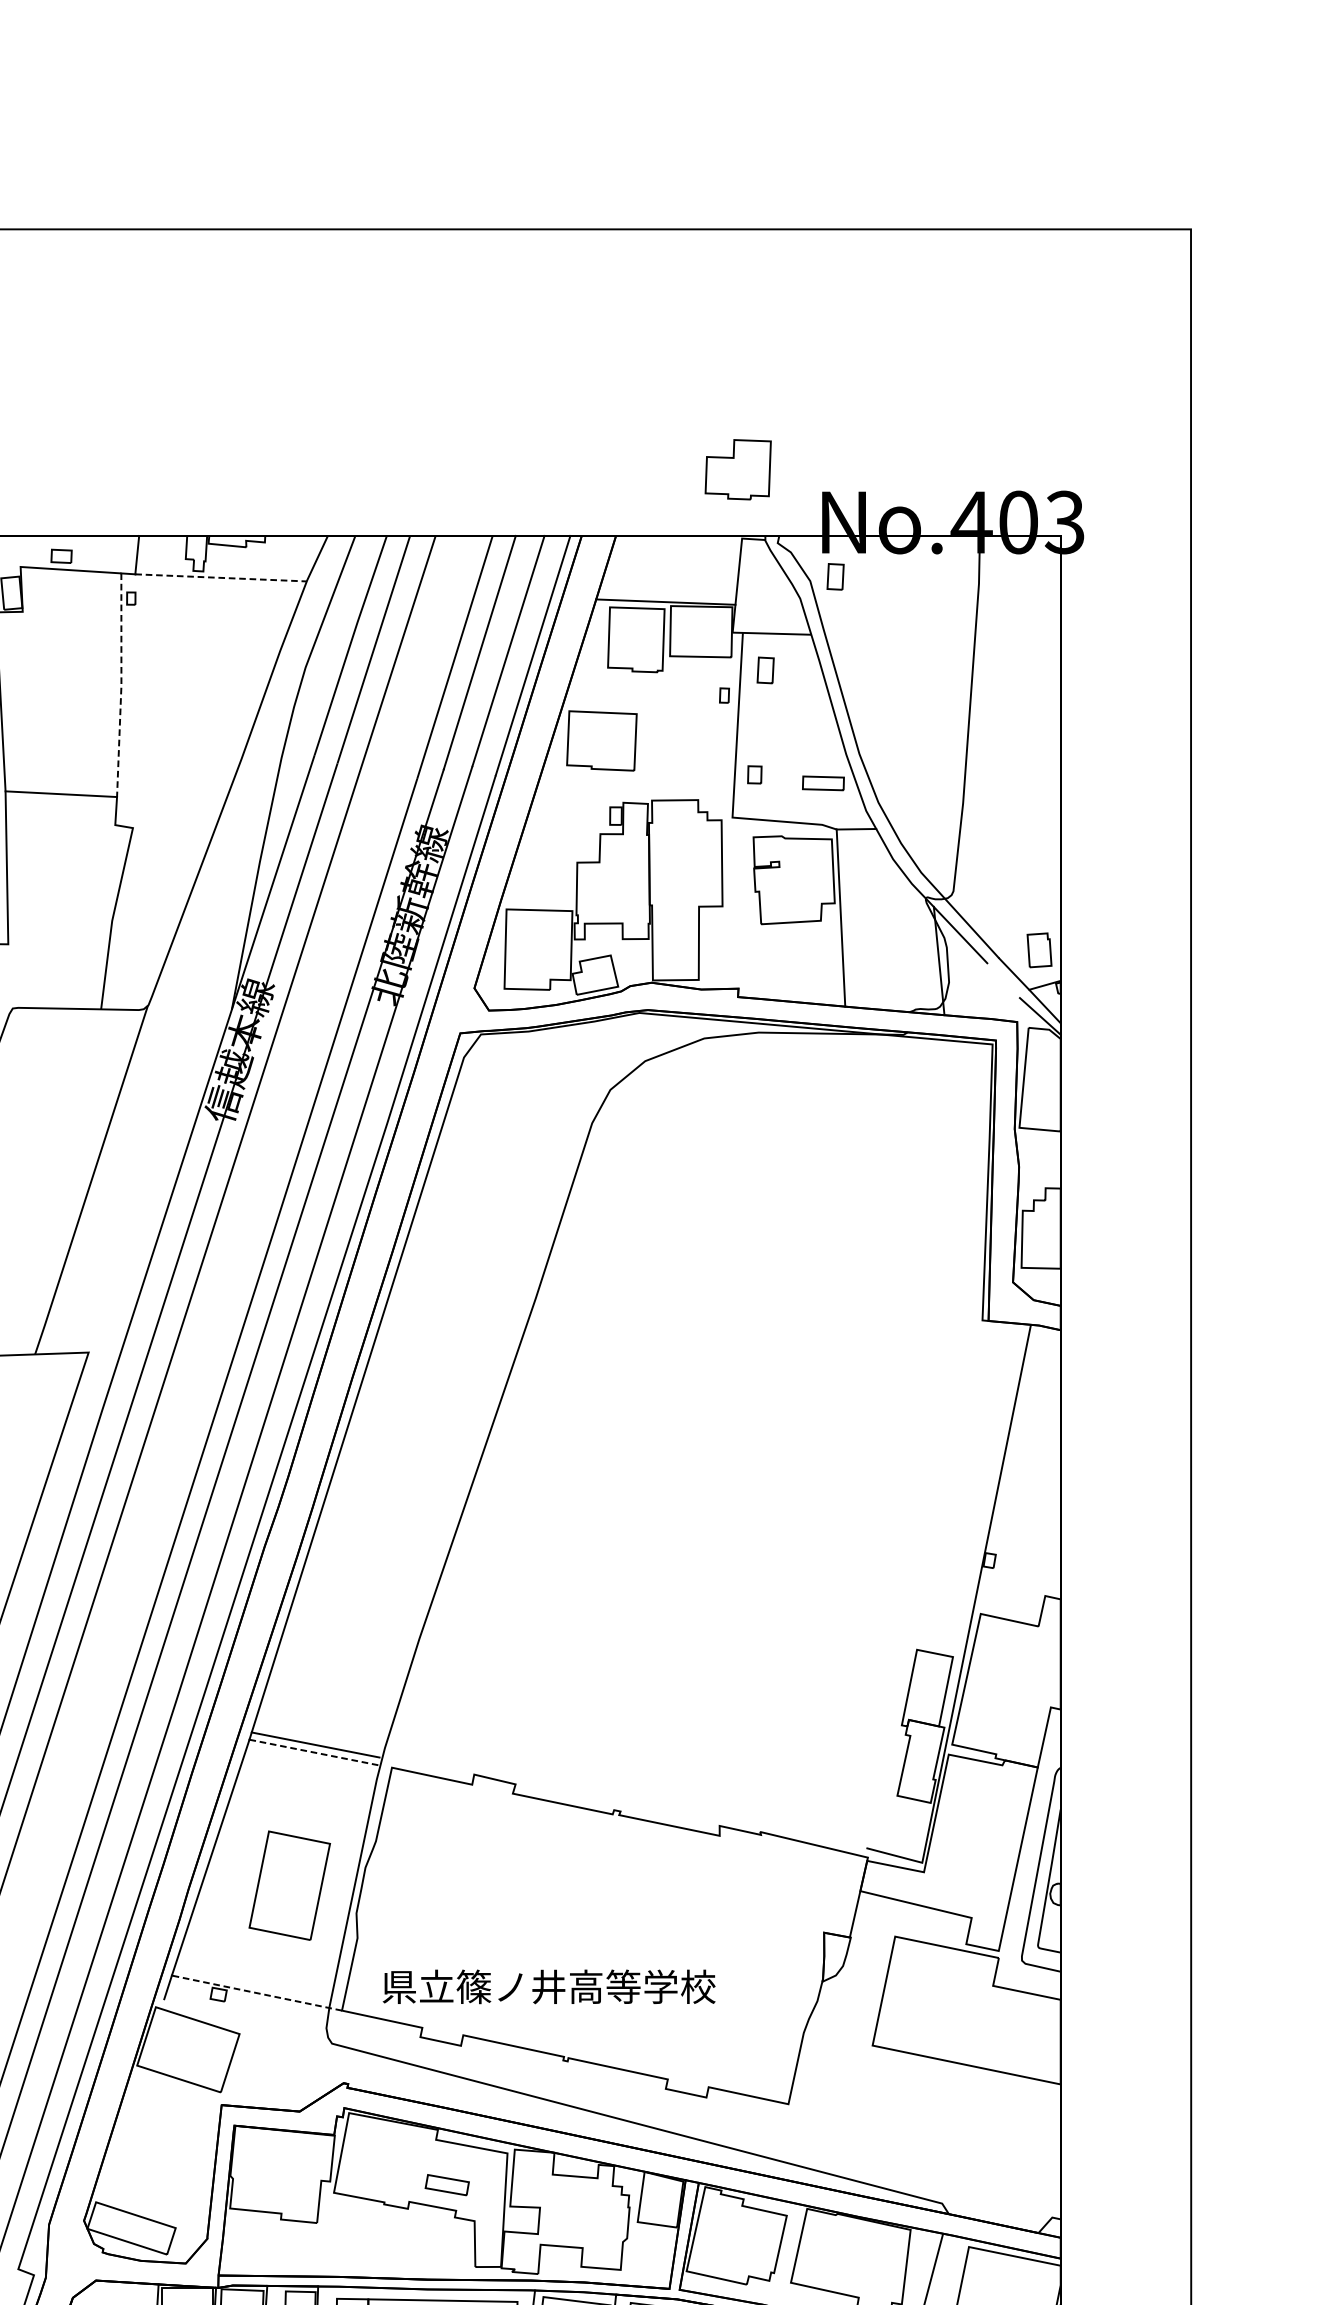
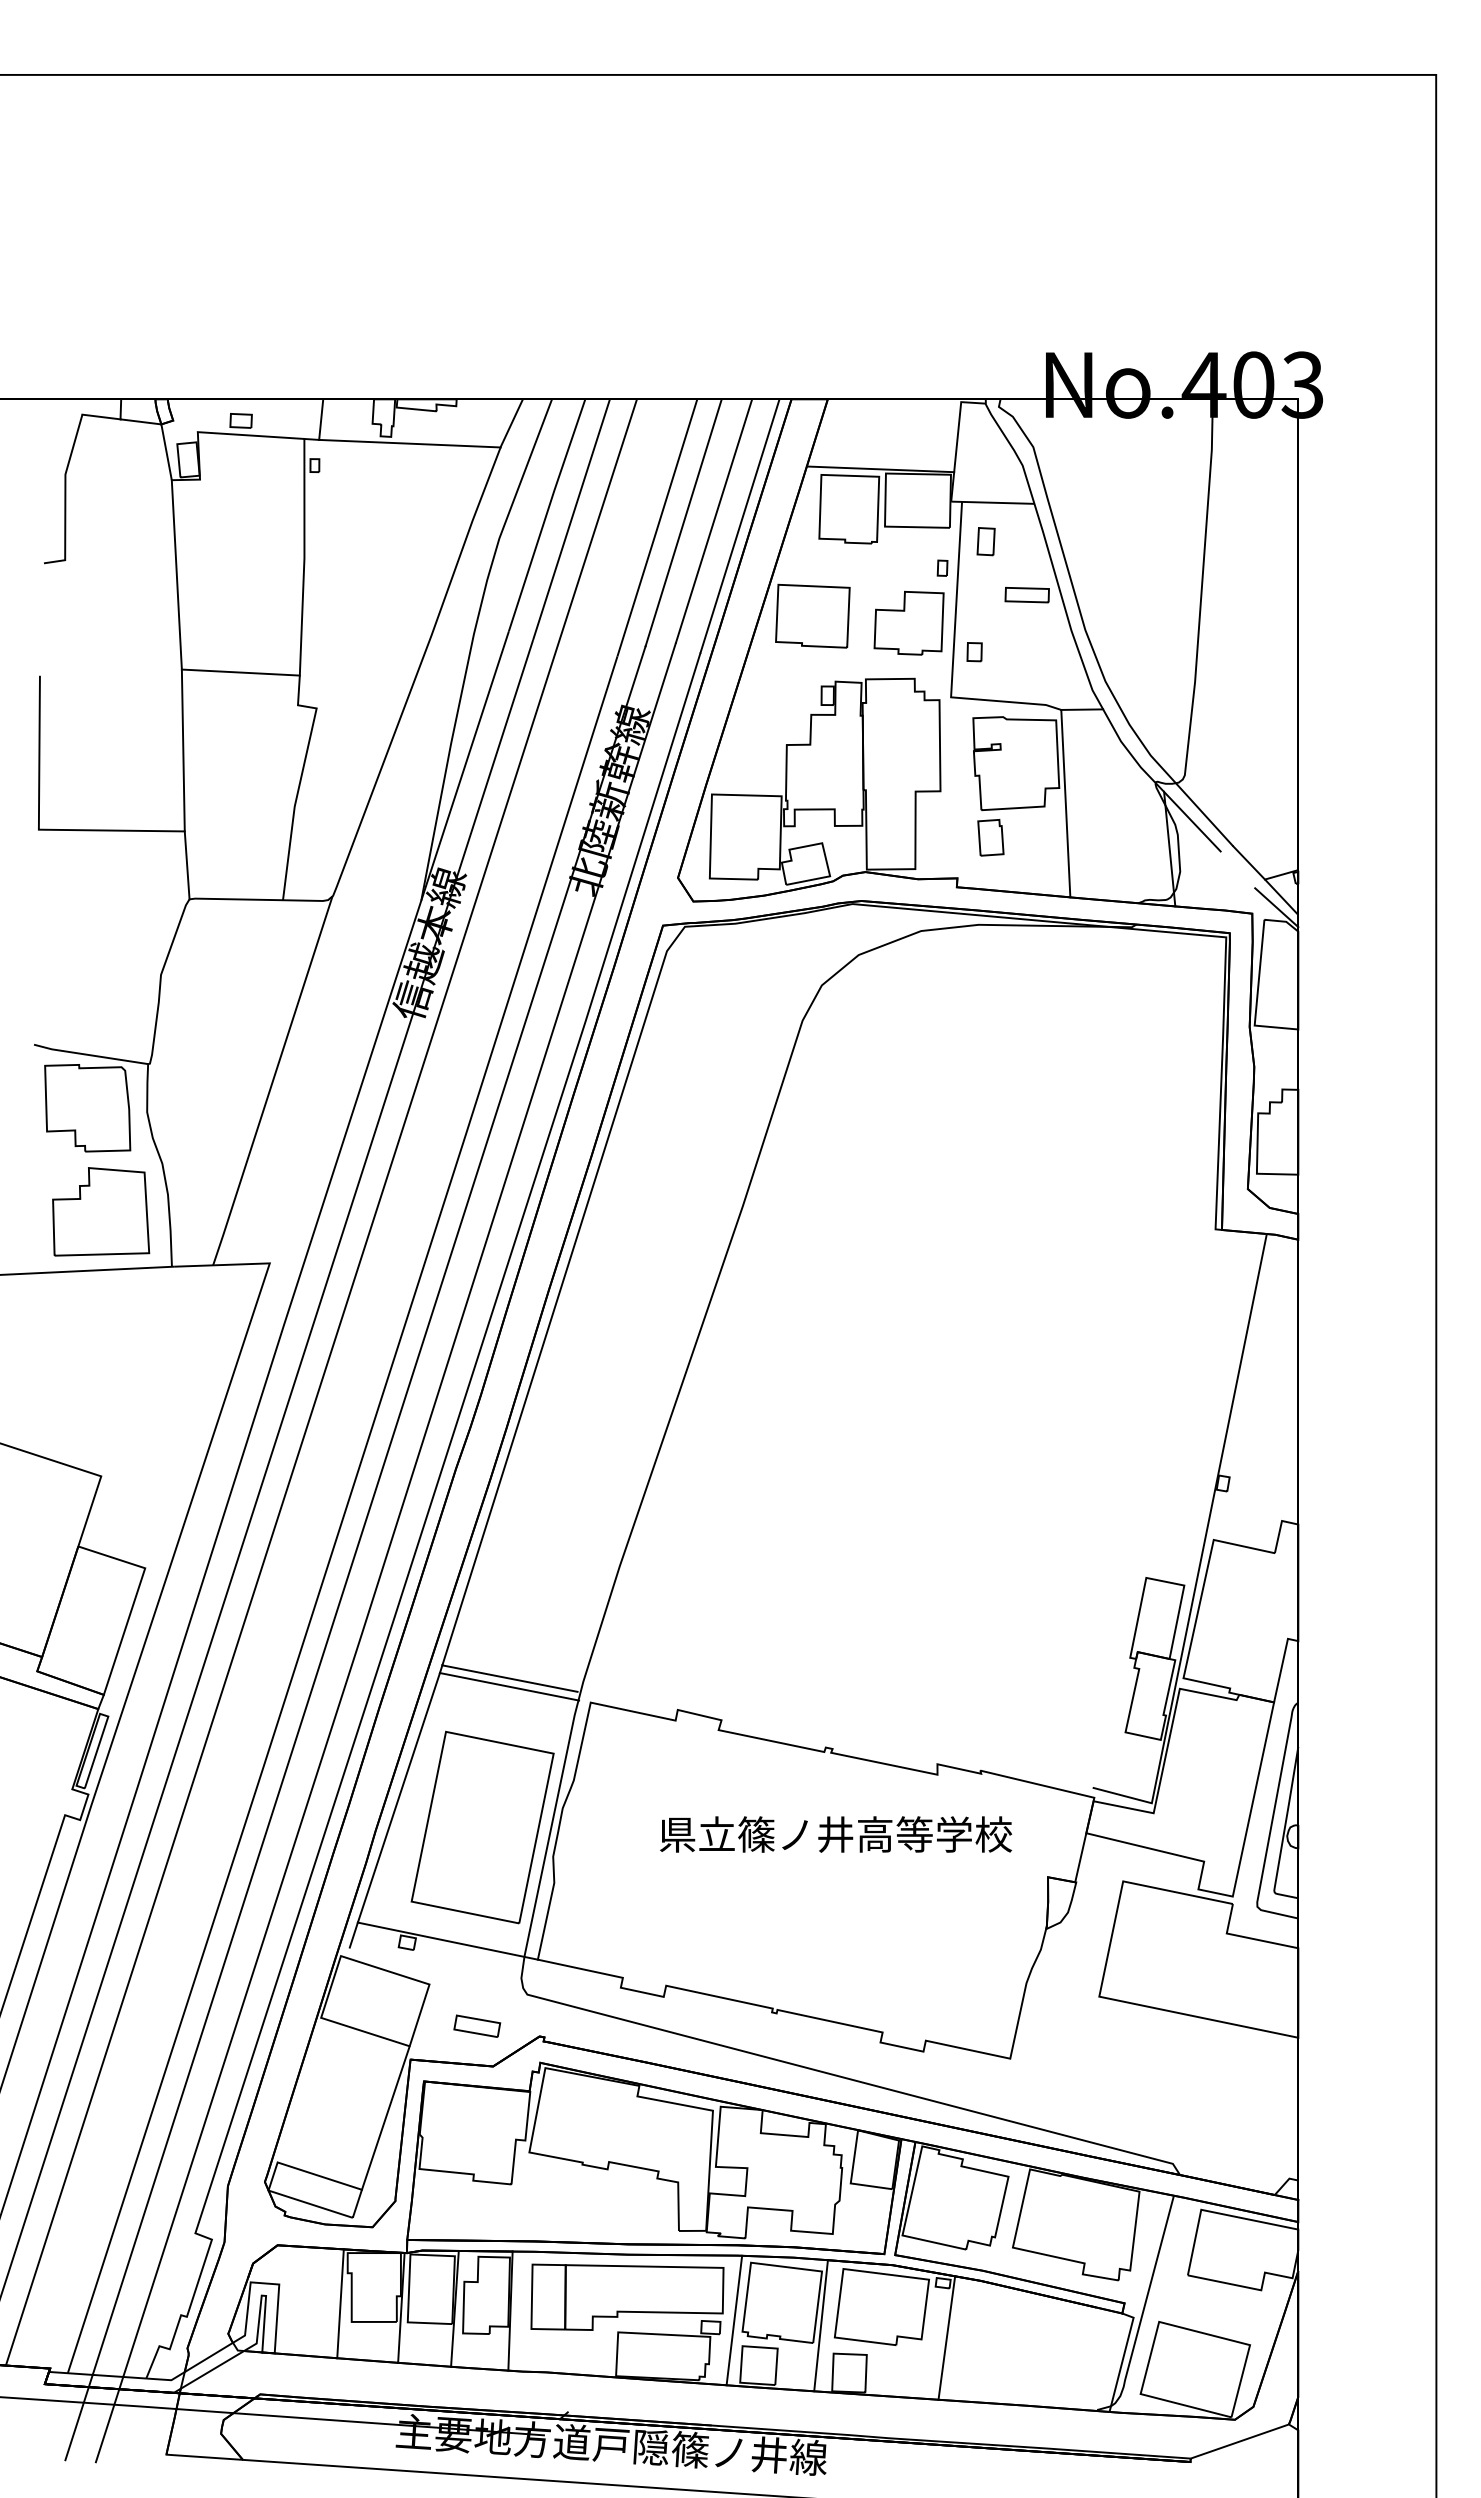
part: (737, 469) -> (908, 622), moved
part: (835, 576) -> (1059, 442), removed
line: (220, 577) -> (409, 443), dashed -> solid
line: (121, 686) -> (304, 558), dashed -> solid
part: (822, 782) -> (1026, 594), moved
part: (1039, 950) -> (990, 837), moved
line: (9, 976) -> (186, 865), added
line: (315, 1752) -> (509, 1686), dashed -> solid
part: (289, 1885) -> (482, 1827), size x1.67
text: (549, 1986) -> (836, 1834), moved
line: (256, 1993) -> (447, 1941), dashed -> solid
line: (198, 2159) -> (385, 2117), added
part: (447, 2184) -> (477, 2025), moved

